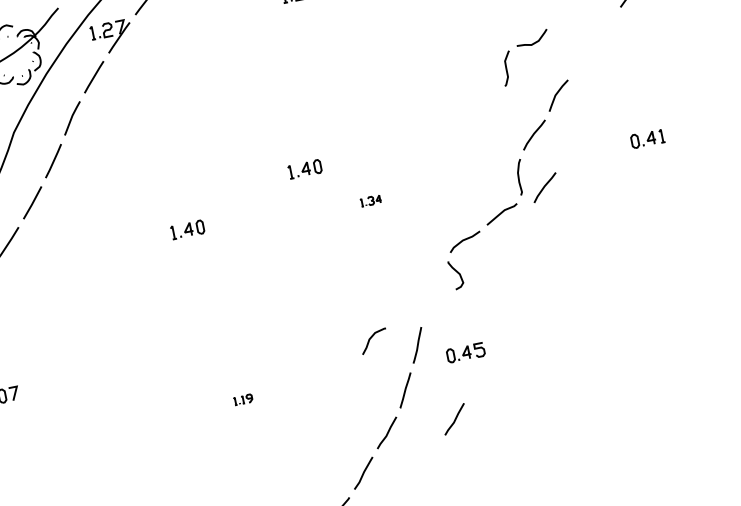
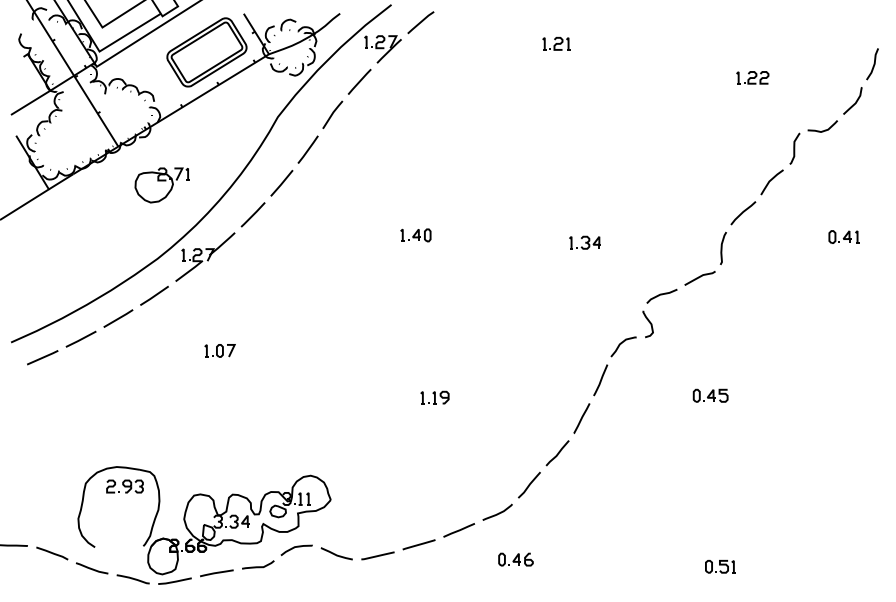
part: (527, 46) -> (817, 132), moved
part: (304, 169) -> (531, 202), removed
line: (545, 187) -> (743, 262), removed
part: (370, 200) -> (584, 242), size x1.67
curve: (371, 339) -> (621, 344), moved
part: (465, 352) -> (710, 395), moved
part: (242, 399) -> (434, 397), size x1.67
curve: (454, 419) -> (620, 453), removed

